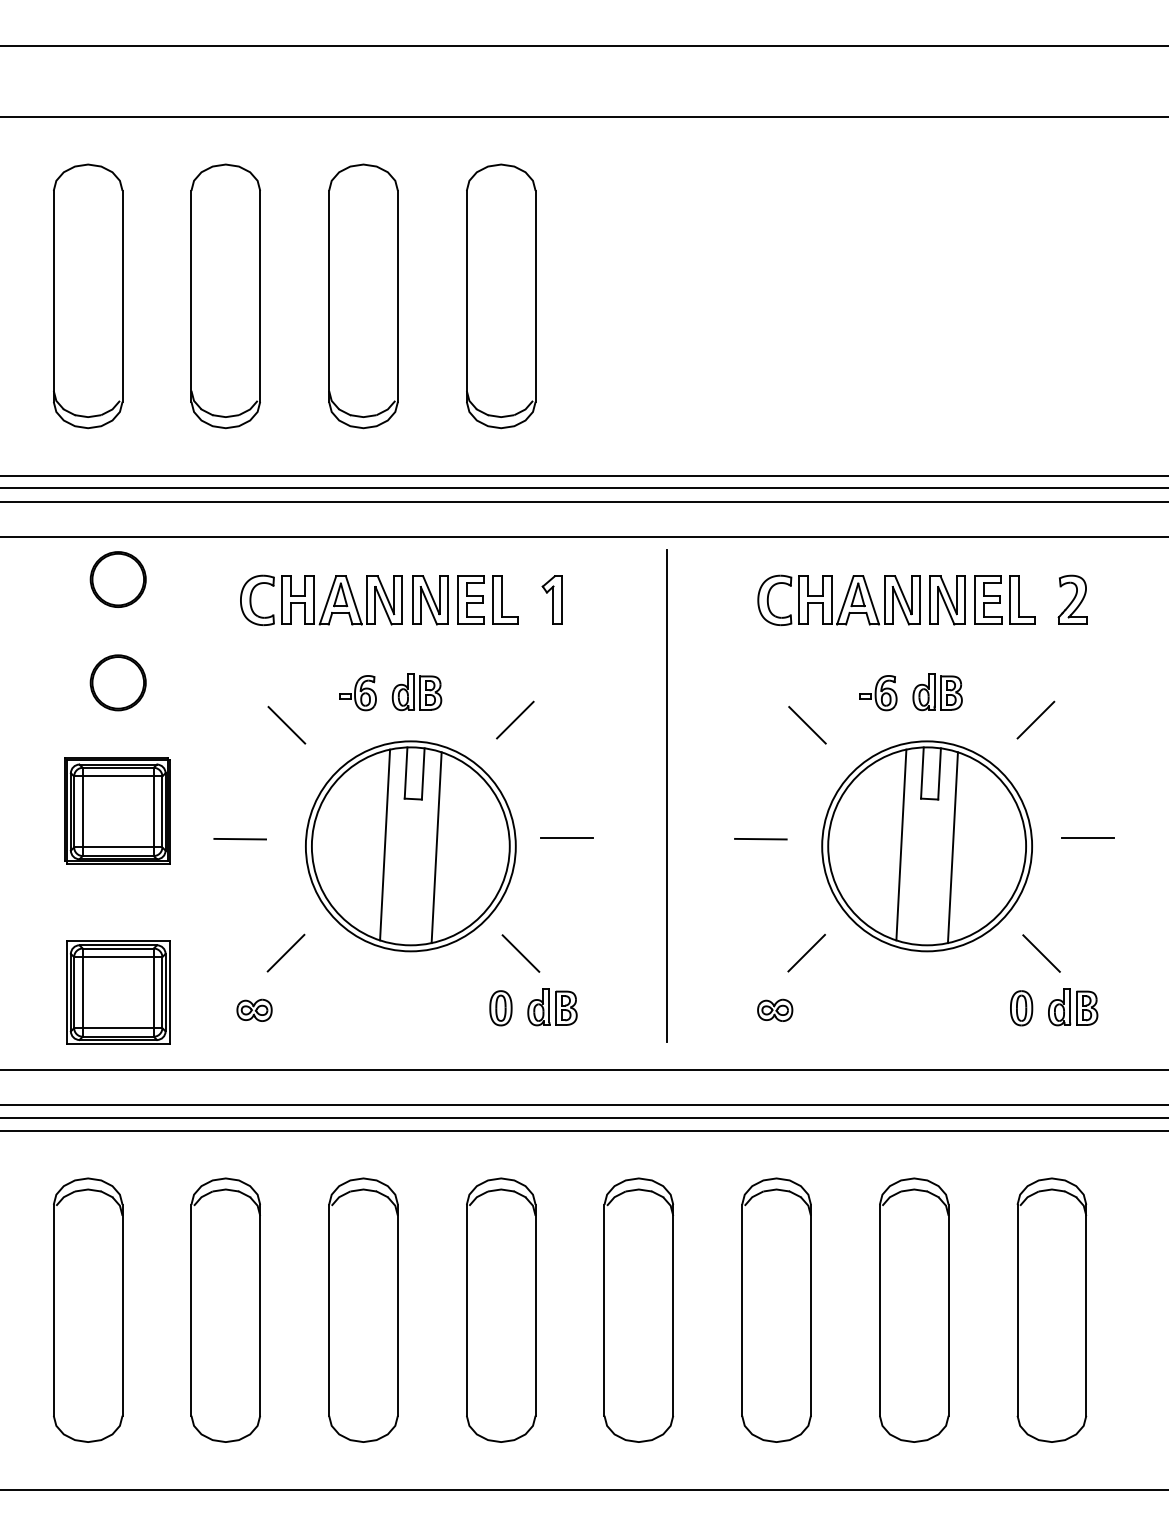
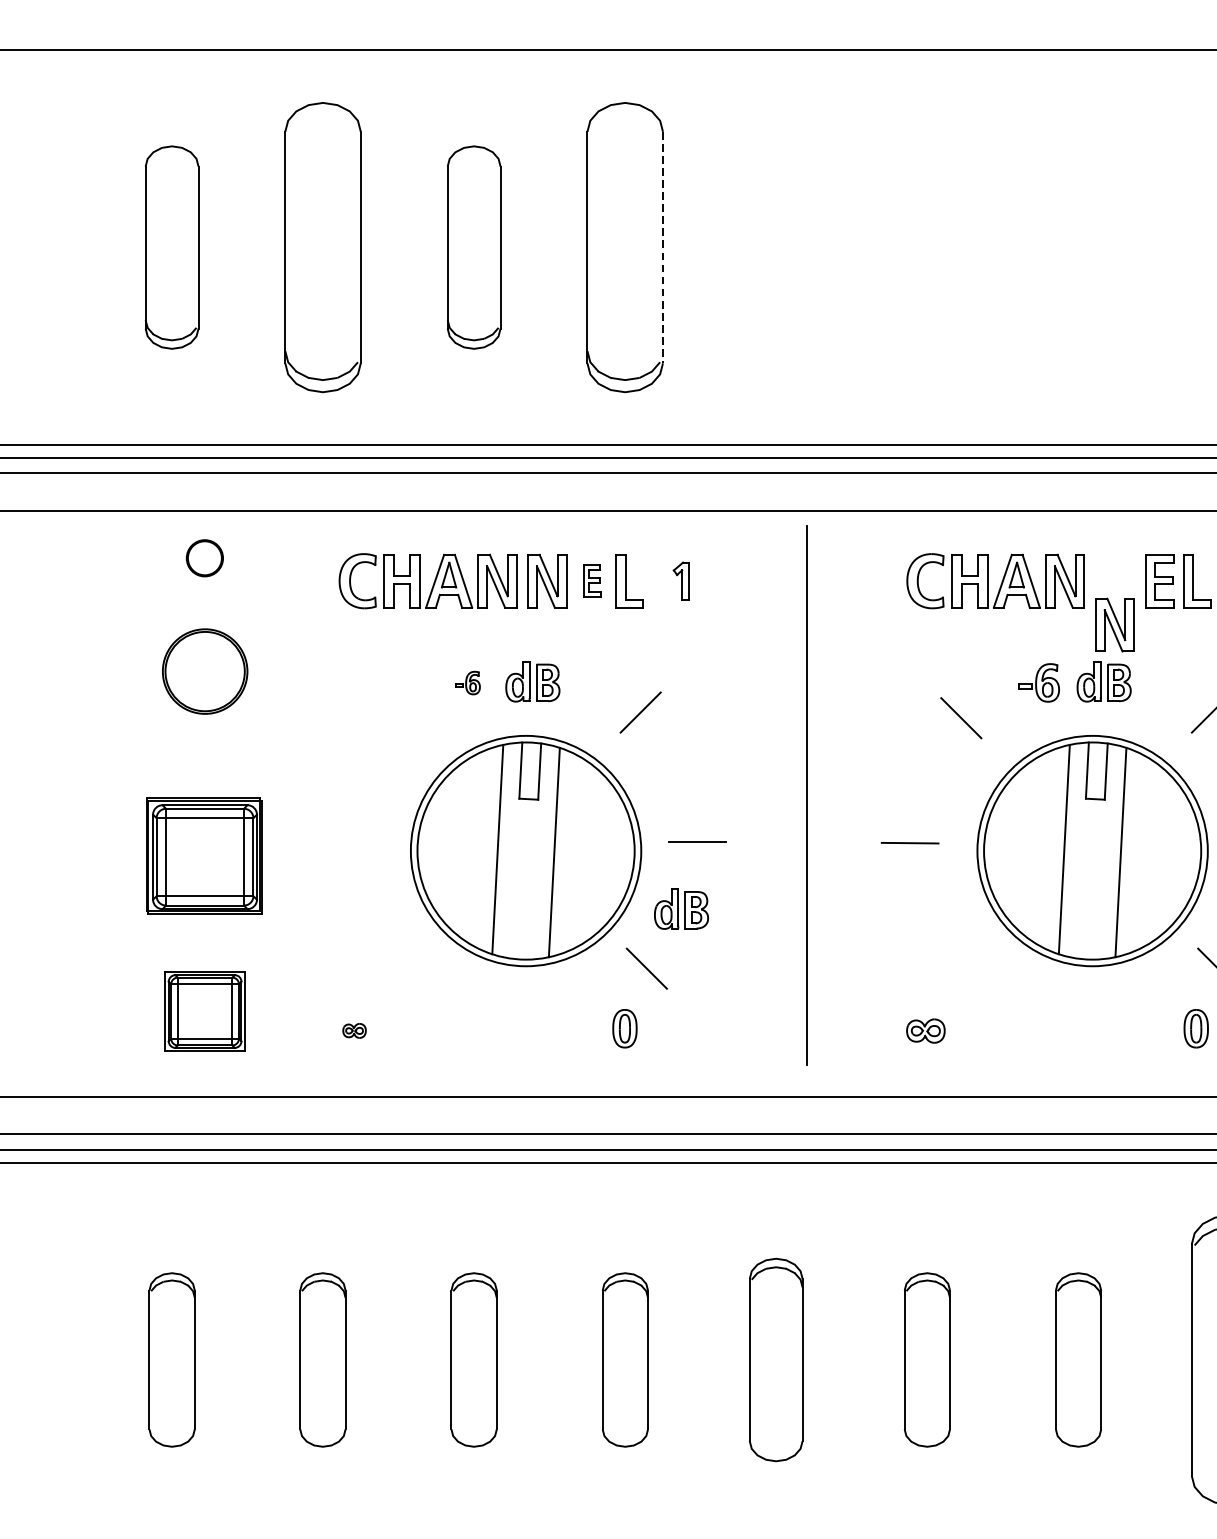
part: (88, 296) -> (172, 247), size x0.7
part: (363, 296) -> (474, 247), size x0.7
line: (535, 296) -> (662, 247), solid -> dashed
part: (117, 579) -> (204, 558), size x0.6
part: (470, 599) -> (591, 580), size x0.6
part: (551, 599) -> (680, 580), size x0.7
part: (947, 600) -> (1114, 625), moved
part: (117, 682) -> (204, 671), size x1.4
part: (357, 693) -> (467, 683), size x0.6
line: (286, 725) -> (389, 718), removed
part: (117, 810) -> (204, 855), moved
line: (240, 838) -> (339, 842), removed
line: (285, 952) -> (388, 967), removed
line: (806, 953) -> (960, 968), removed
part: (118, 992) -> (205, 1011), size x0.7
part: (552, 1007) -> (681, 909), moved
part: (254, 1009) -> (354, 1030), size x0.6
part: (88, 1309) -> (172, 1359), size x0.6
part: (225, 1309) -> (322, 1359), size x0.6
part: (363, 1309) -> (474, 1359), size x0.6
part: (501, 1309) -> (625, 1359), size x0.6
part: (638, 1309) -> (775, 1359), size x0.7
part: (776, 1309) -> (927, 1359), size x0.6
part: (914, 1309) -> (1078, 1359), size x0.6

